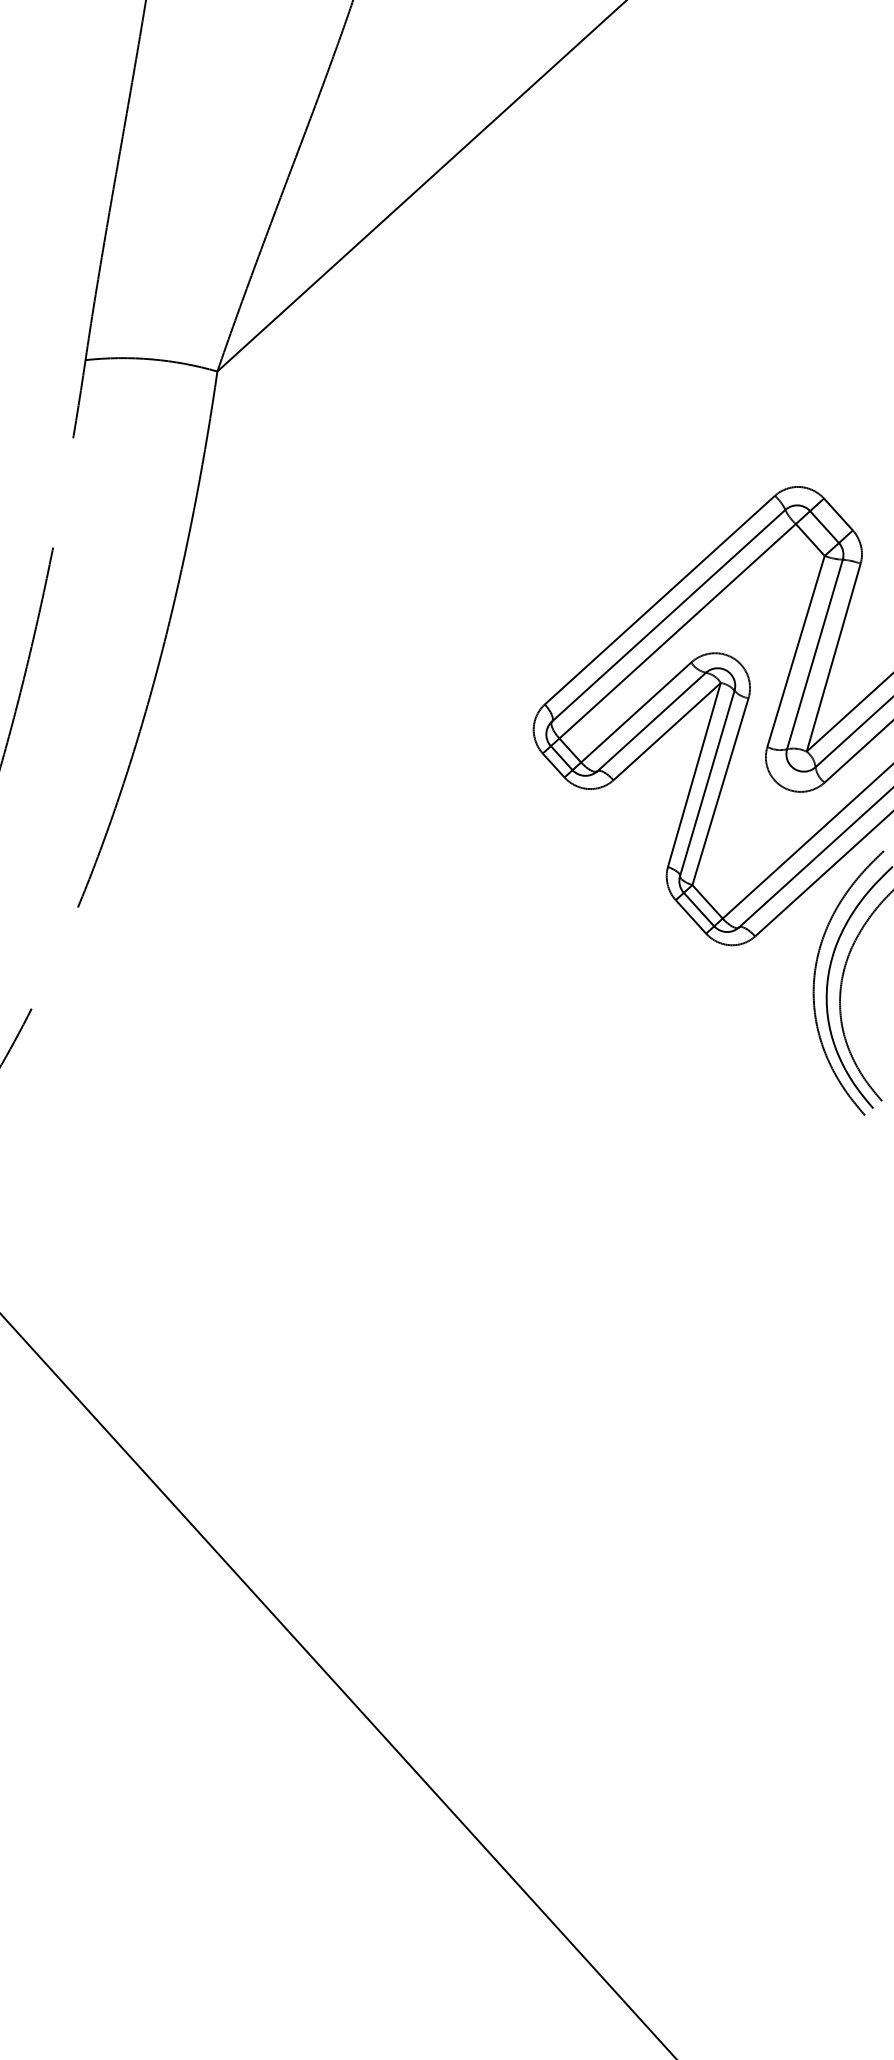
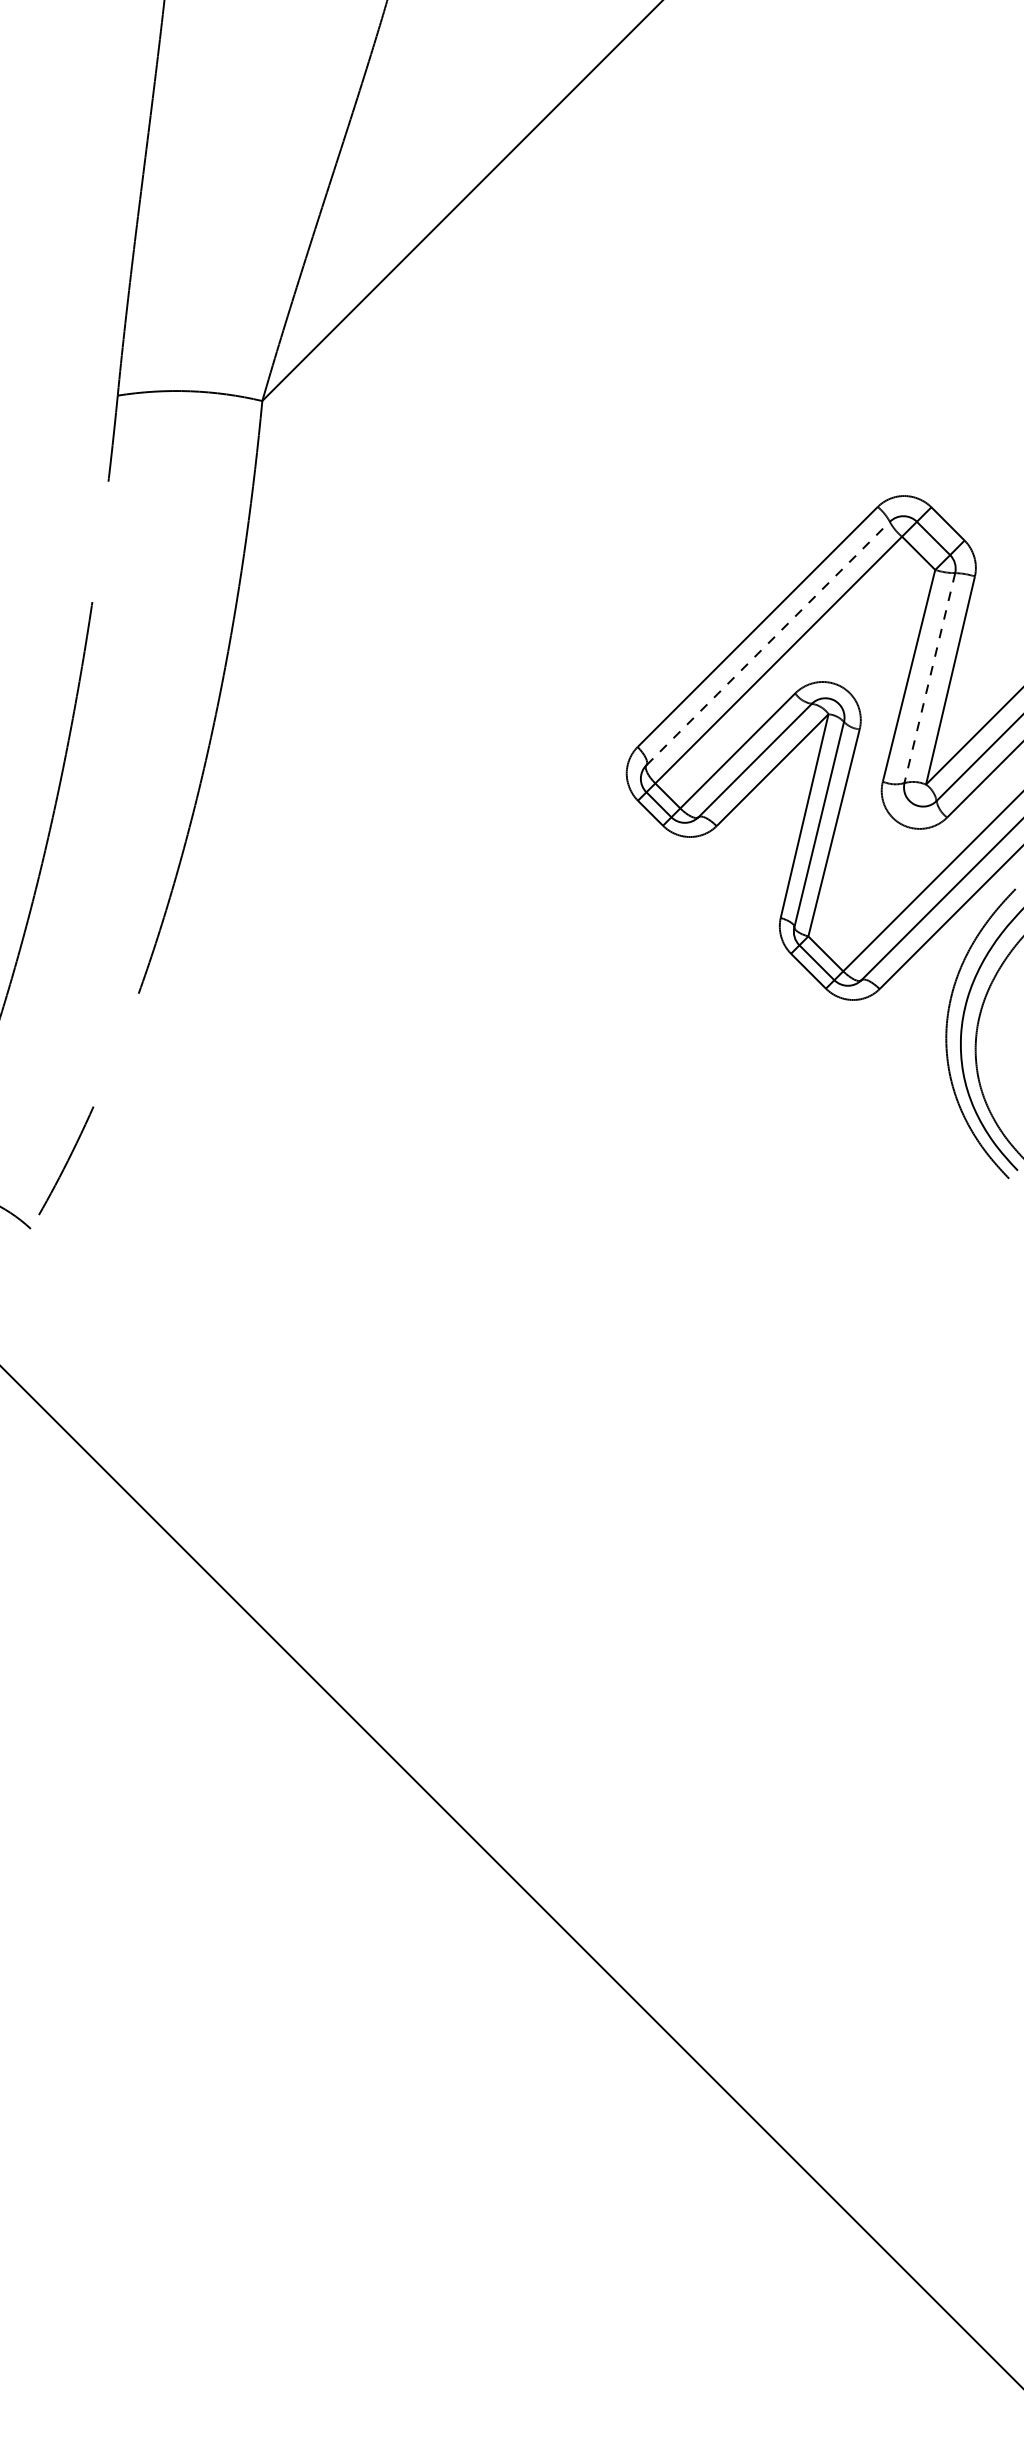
line: (669, 615) -> (768, 643), solid -> dashed
line: (814, 654) -> (929, 678), solid -> dashed

